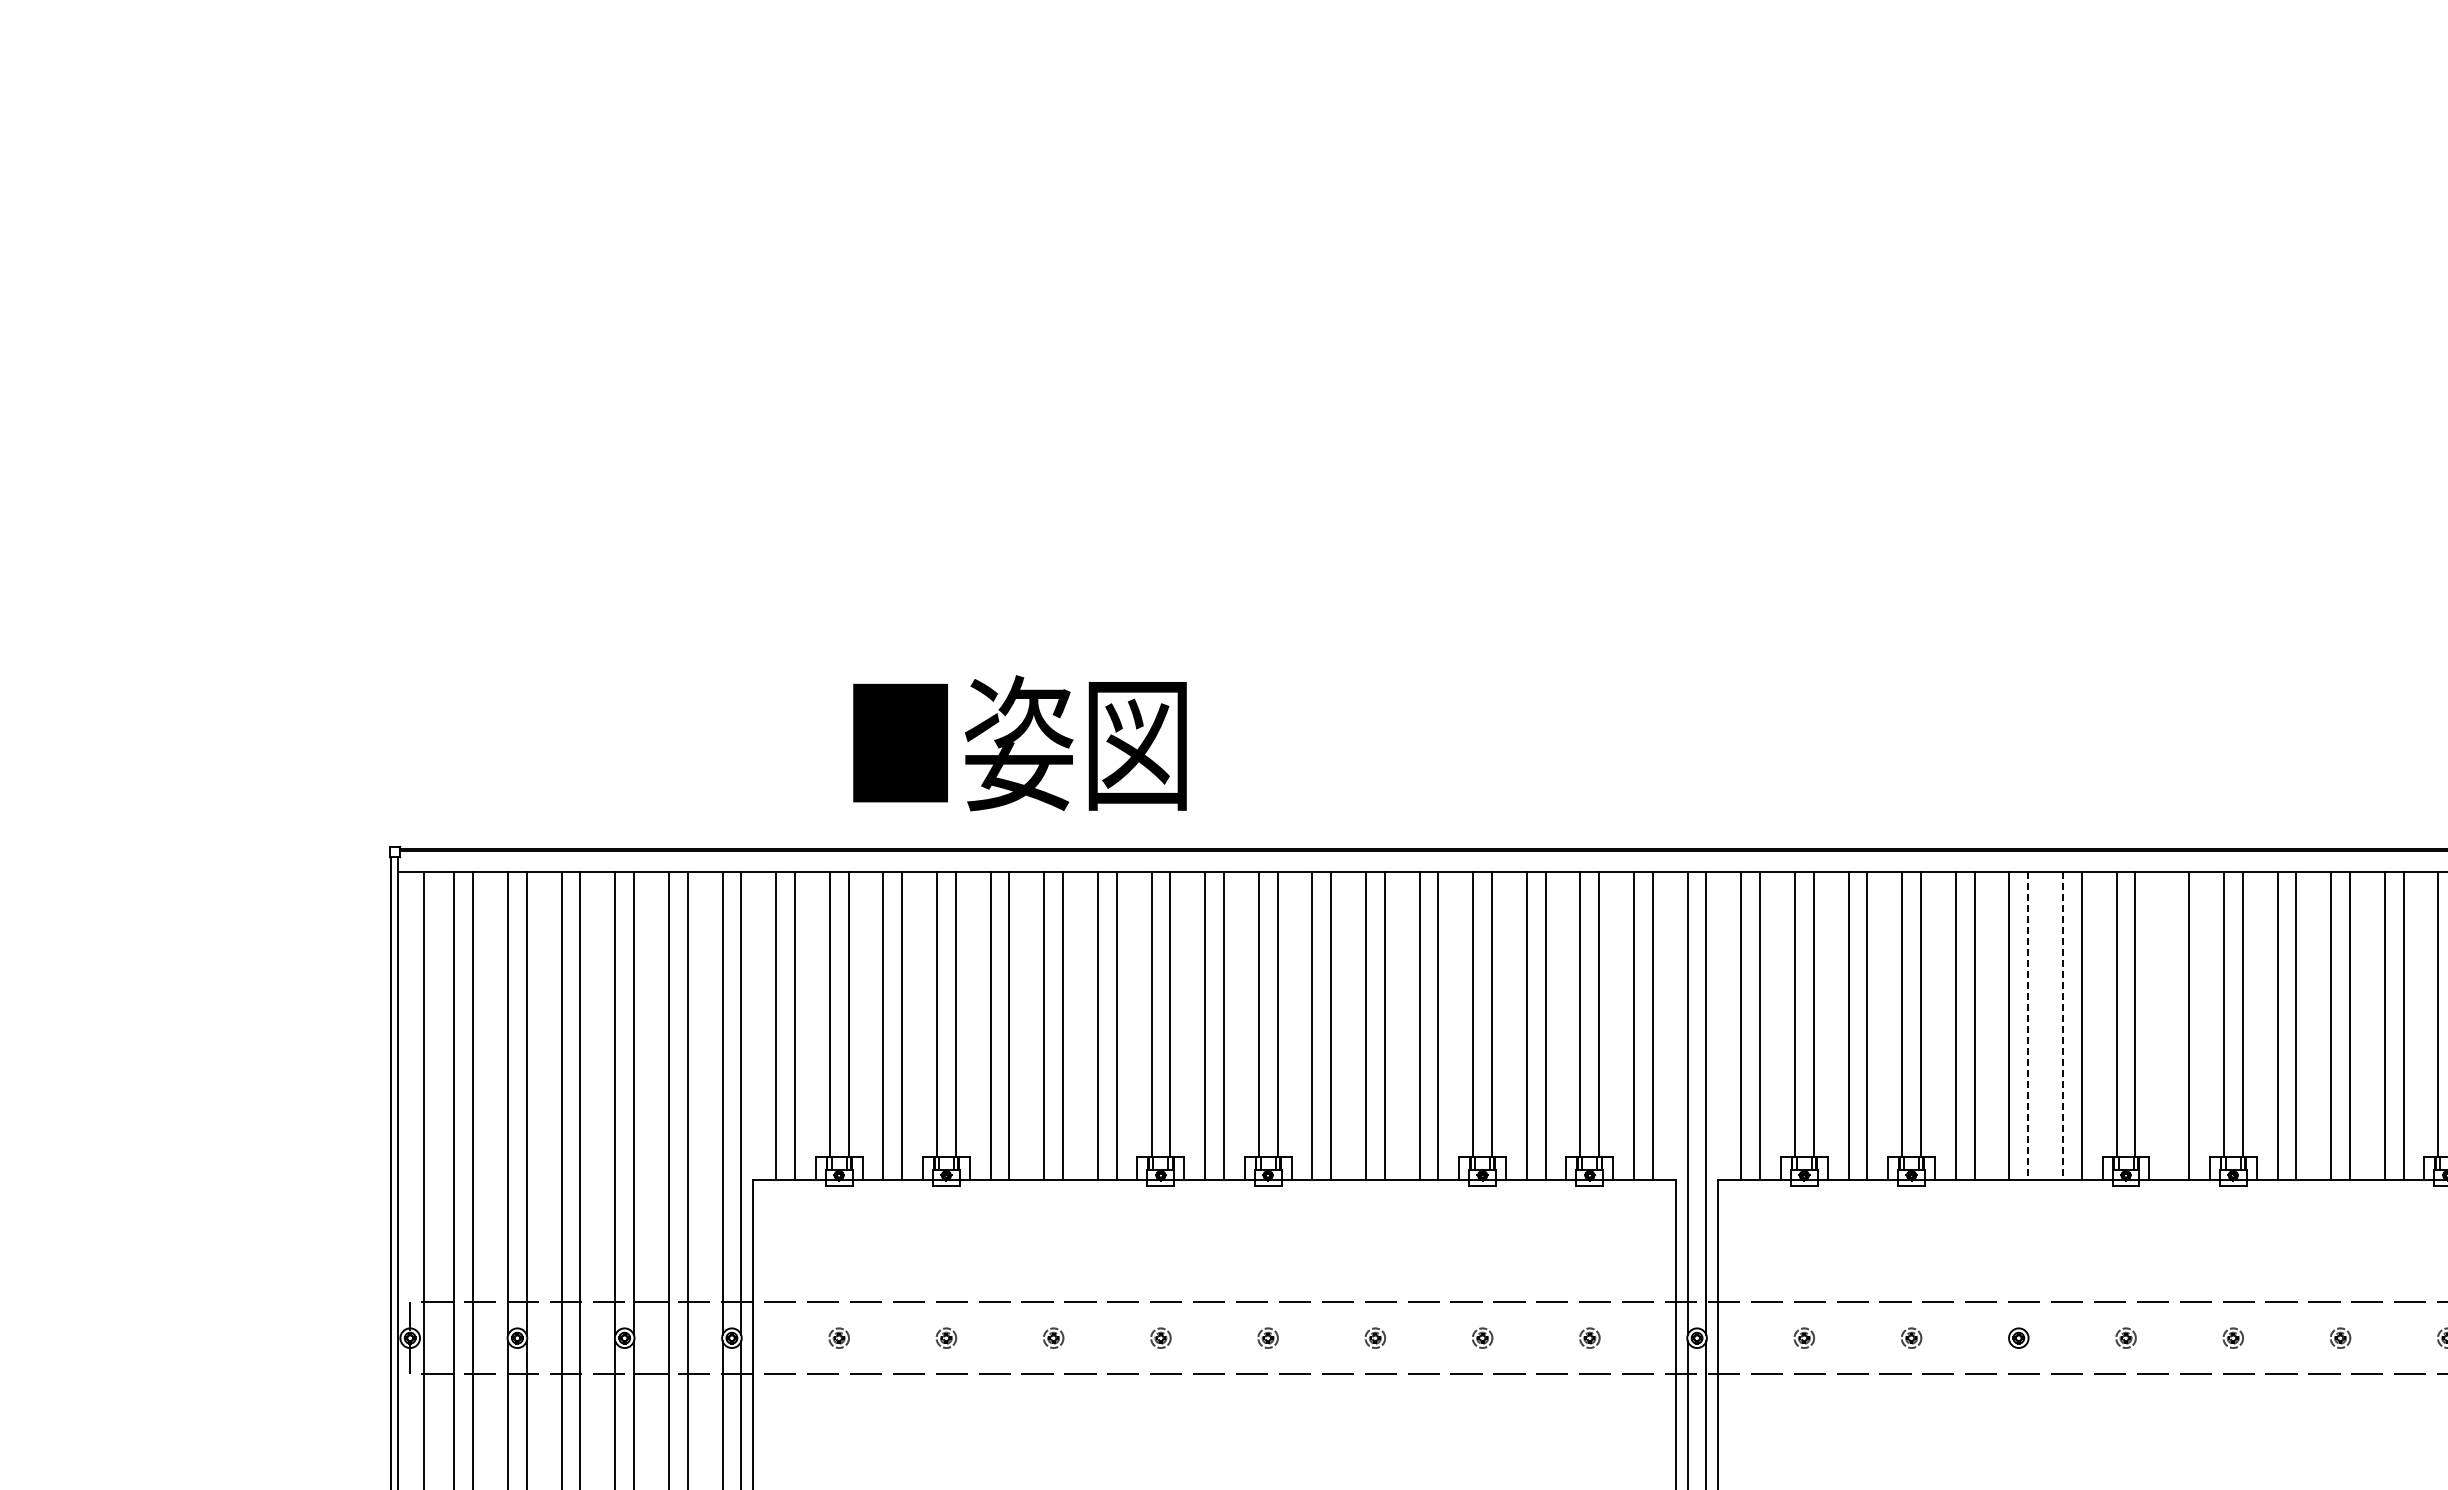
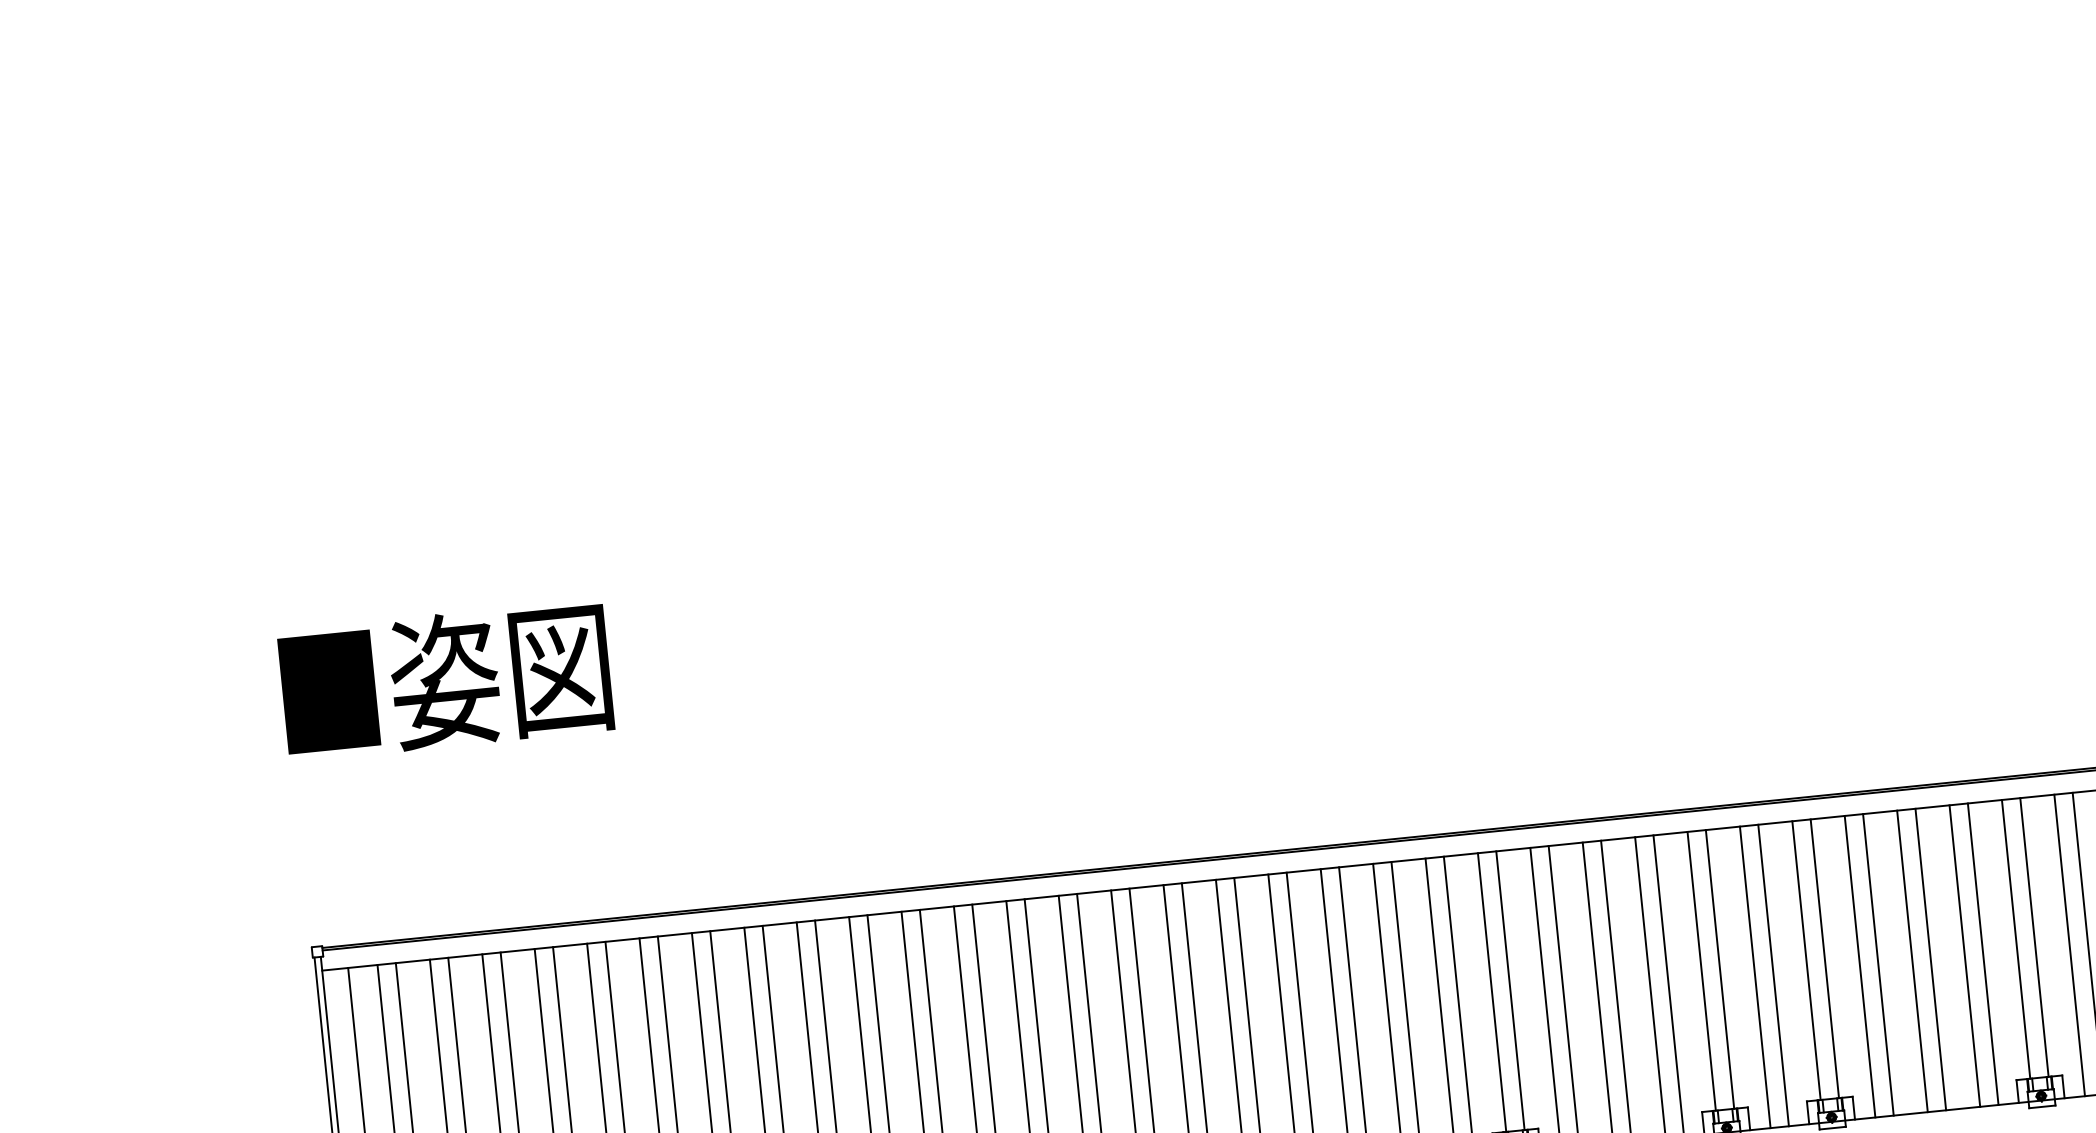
text: (1019, 743) -> (445, 680), moved
line: (2170, 1025) -> (2069, 945), added
line: (2028, 1026) -> (1931, 960), dashed -> solid
line: (2063, 1026) -> (1965, 956), dashed -> solid

